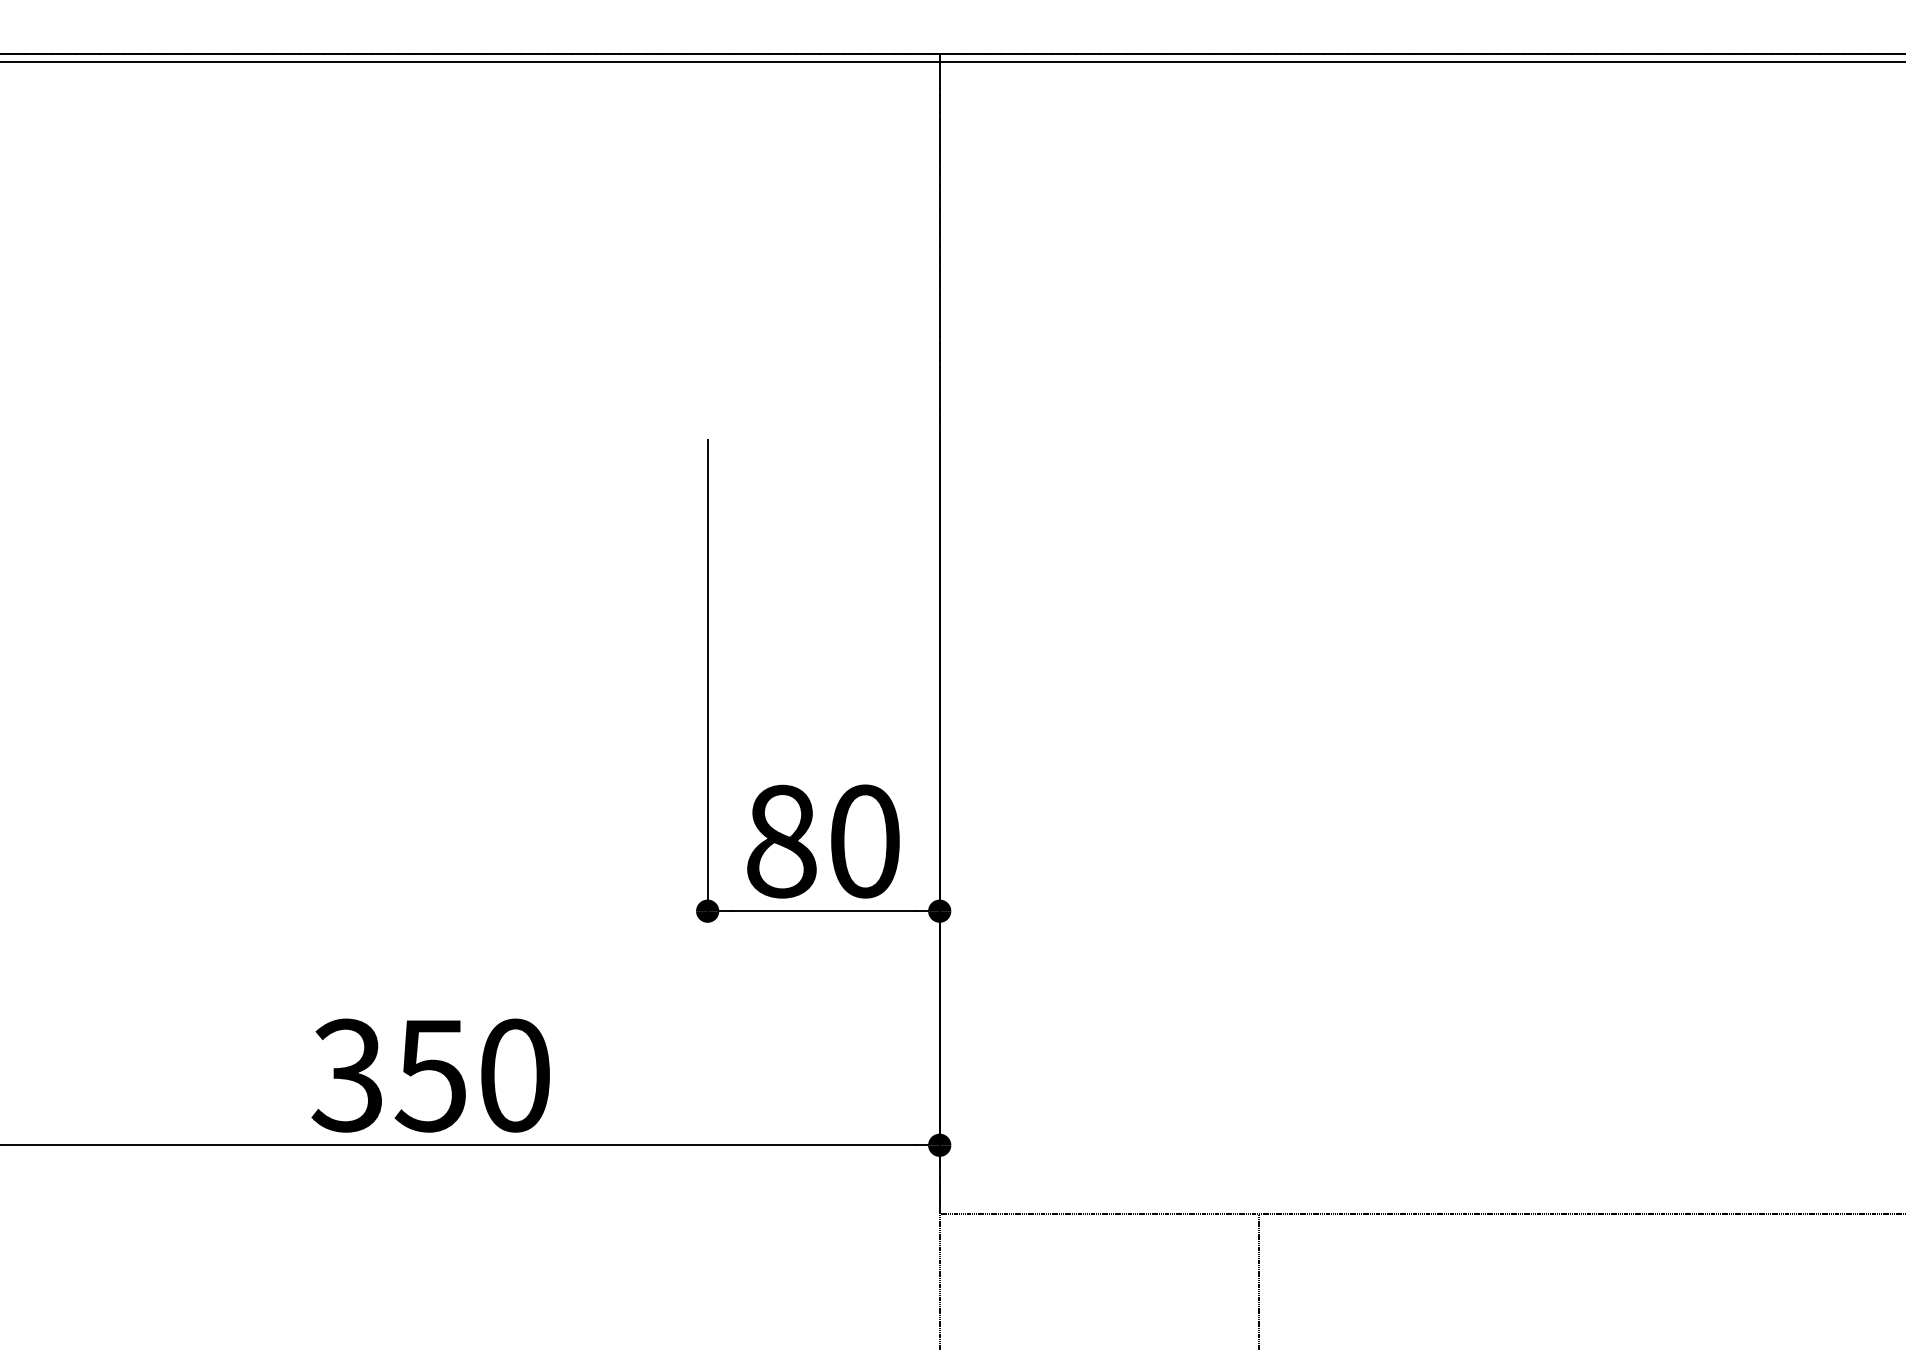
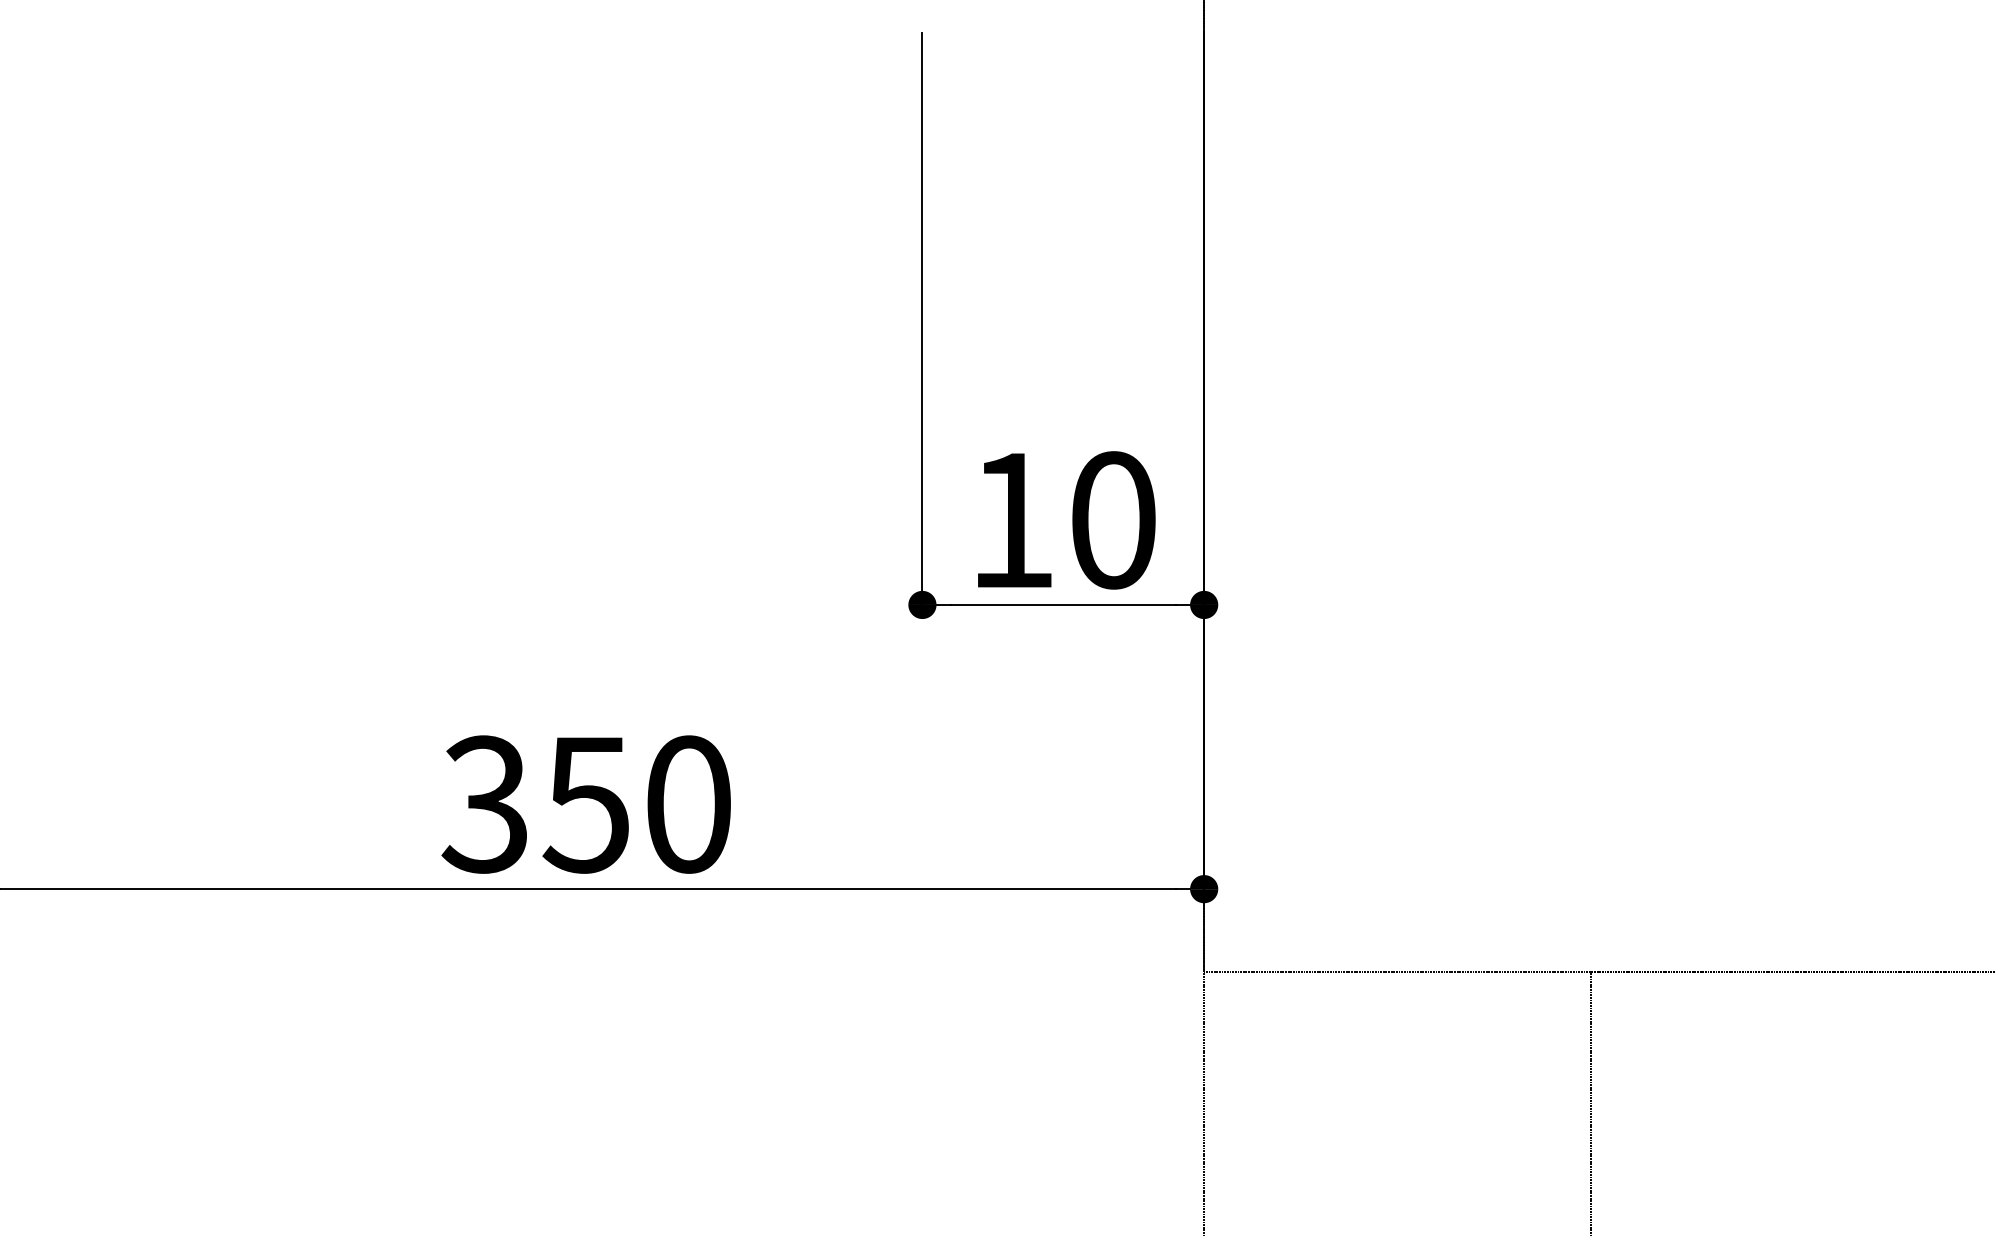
text: (781, 841) -> (1012, 520), 80 -> 10

